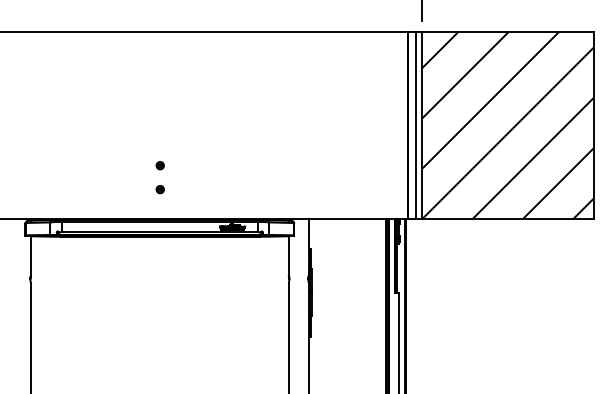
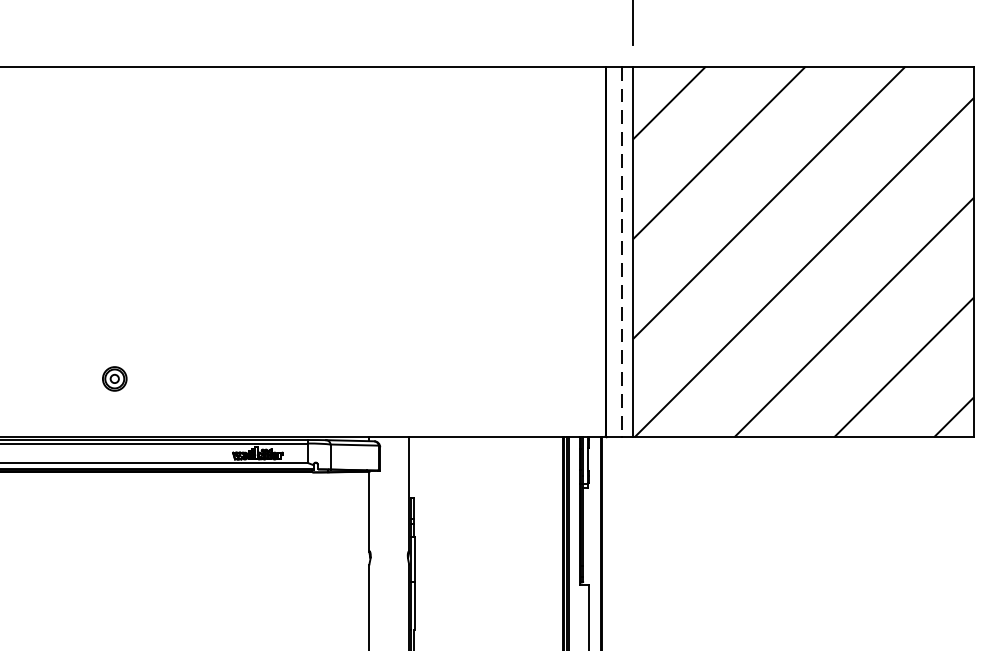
line: (416, 125) -> (622, 252), solid -> dashed
part: (159, 165) -> (112, 331), removed
part: (159, 189) -> (112, 379), size x1.6

